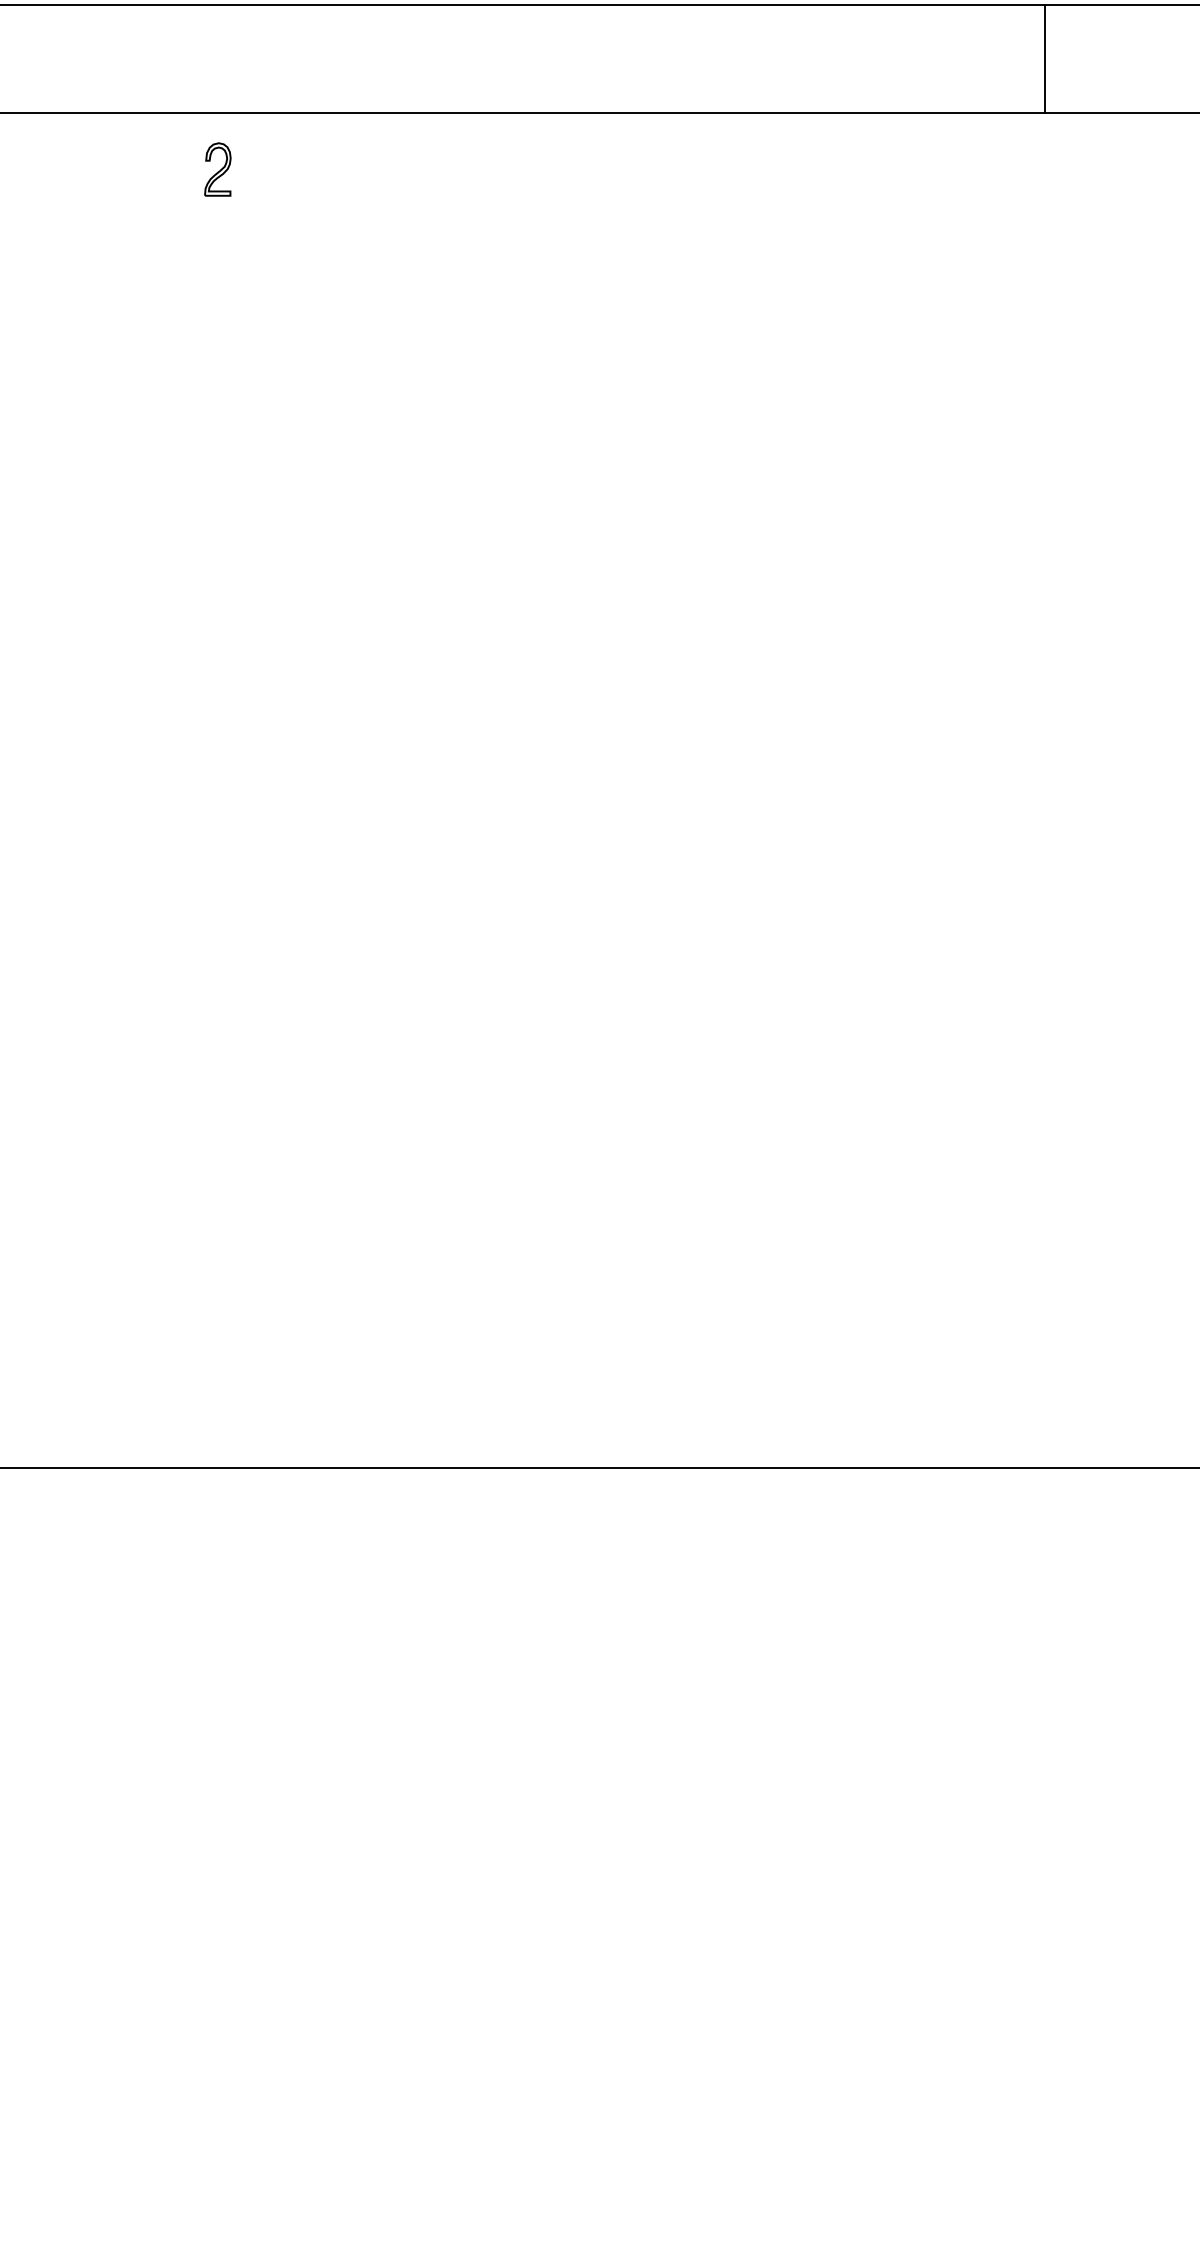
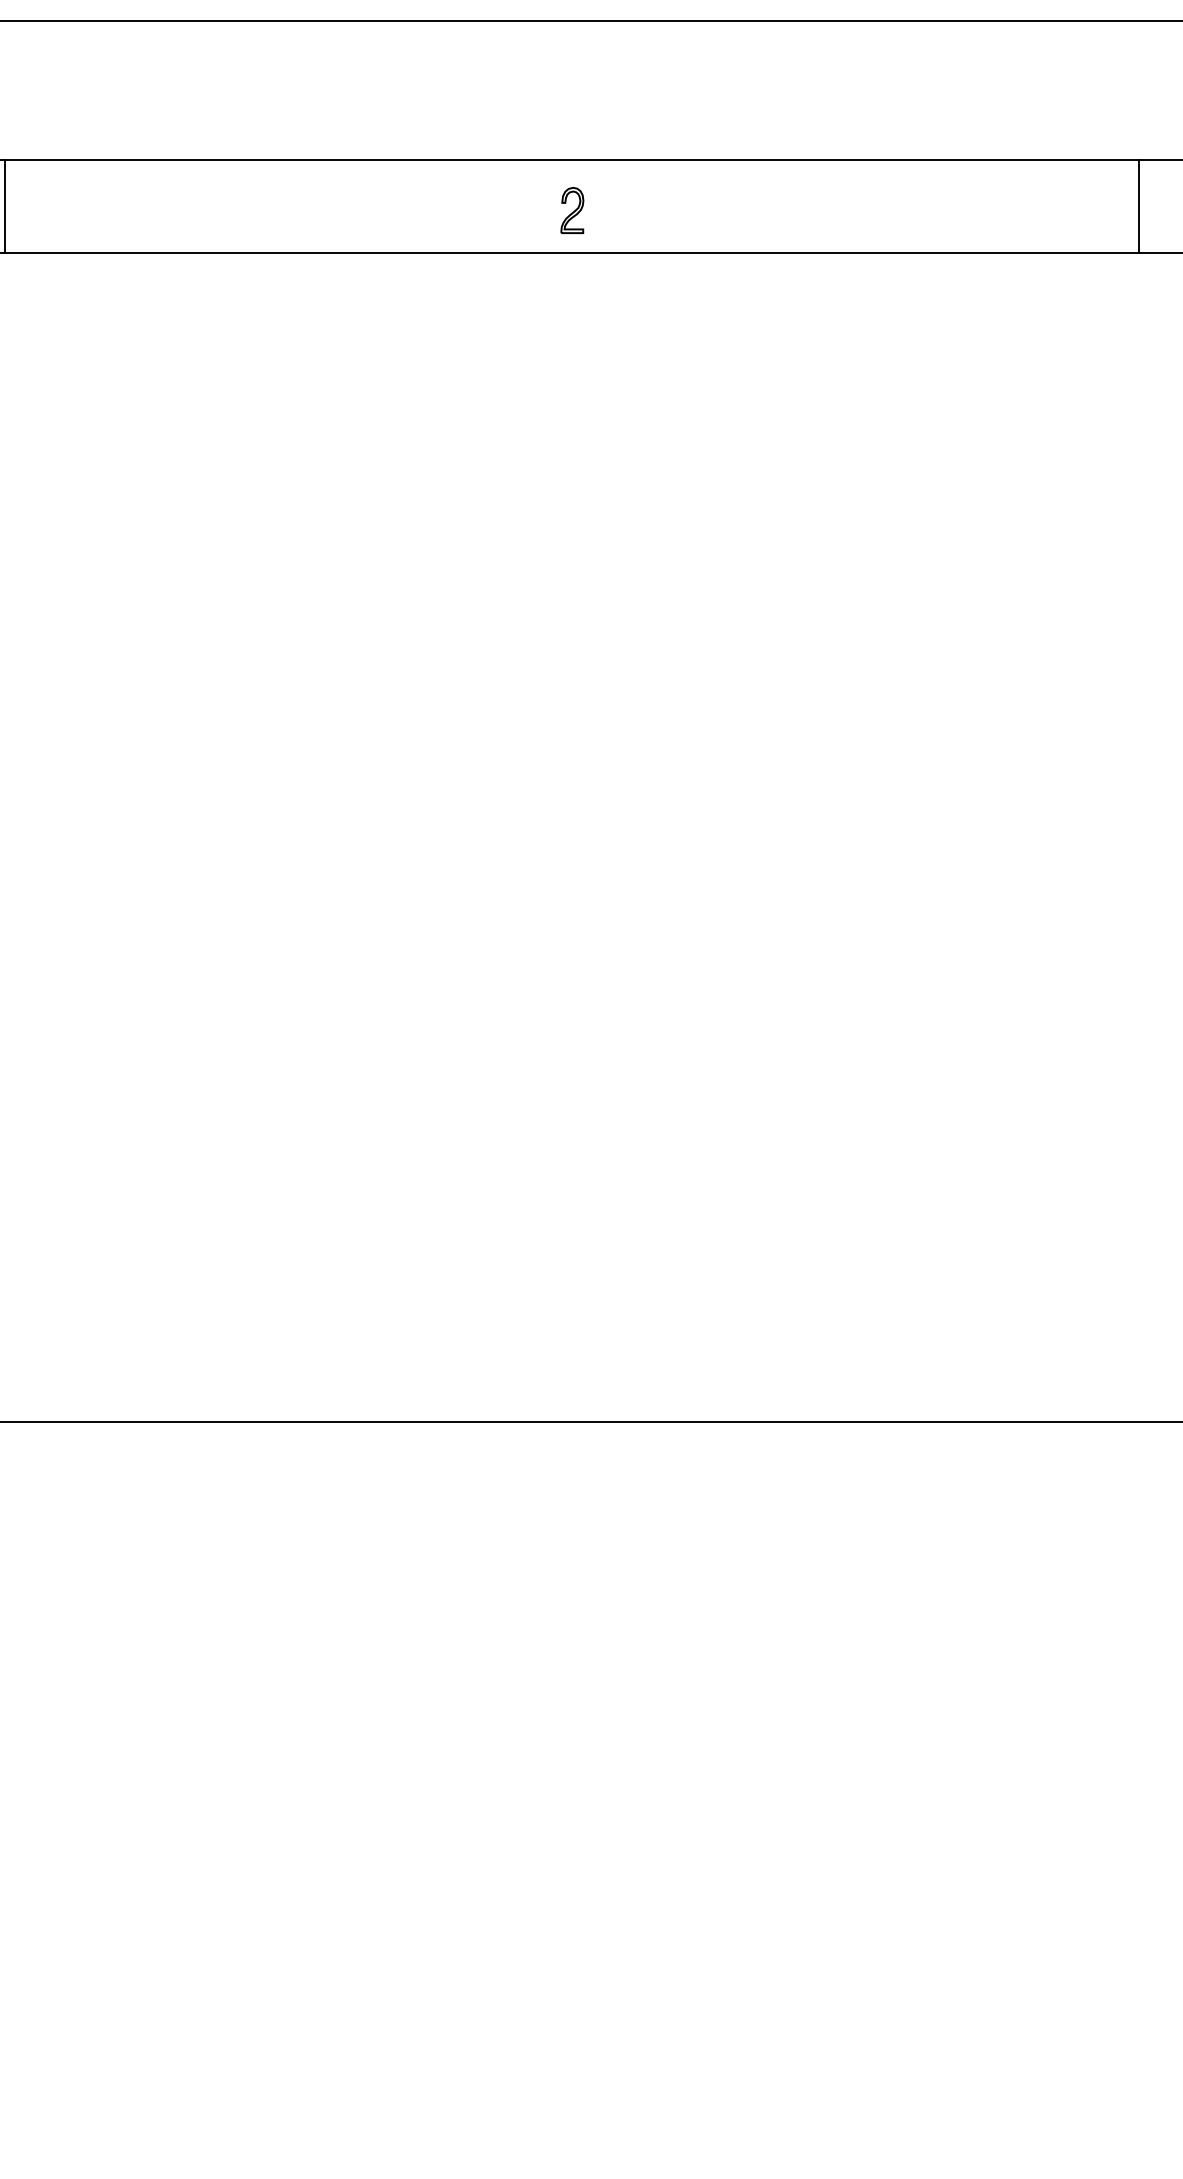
line: (1044, 58) -> (1138, 206), moved
part: (218, 169) -> (572, 210), moved

